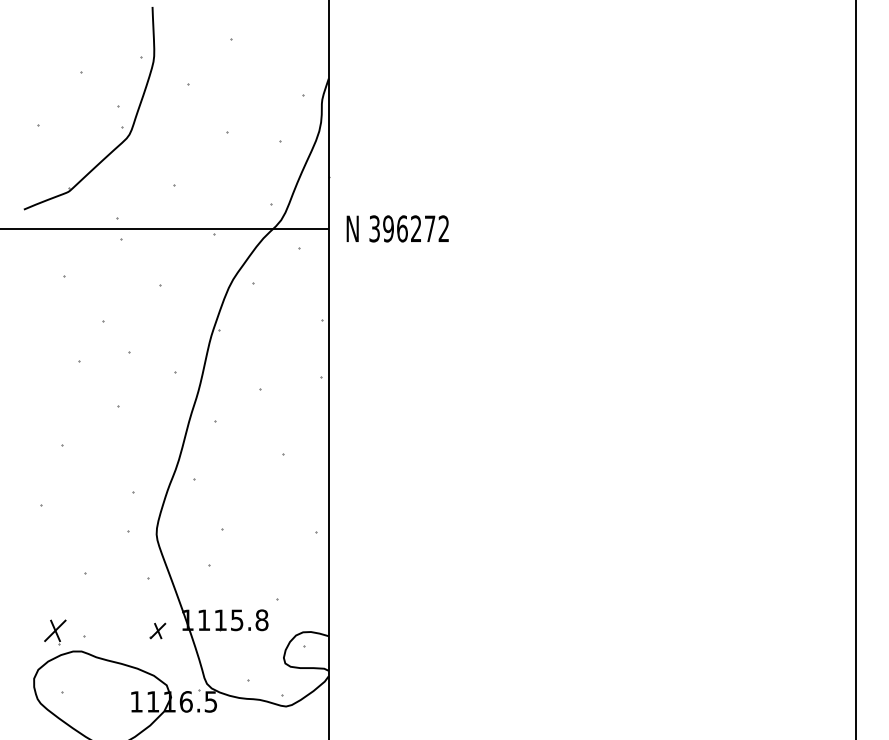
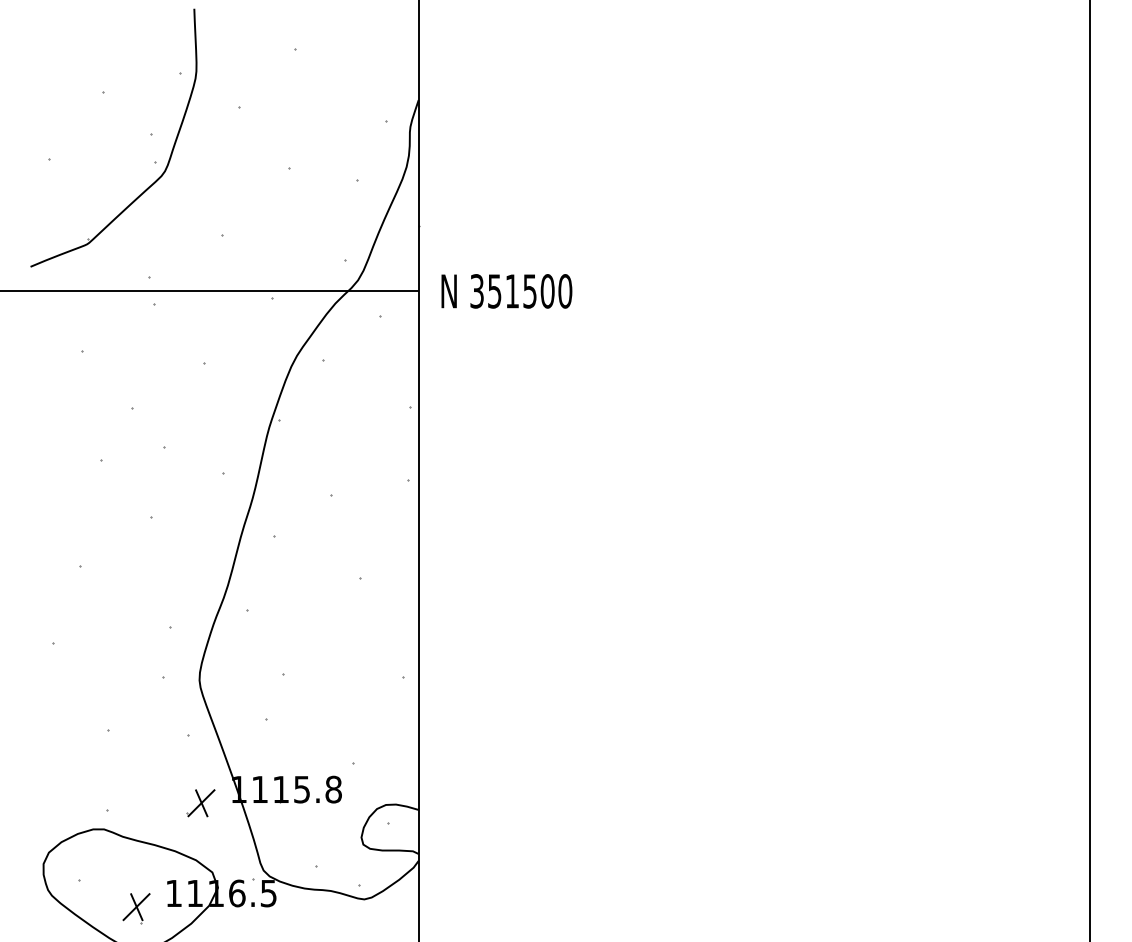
text: (415, 229) -> (529, 291), 396272 -> 351500
part: (55, 631) -> (136, 908), moved
part: (157, 631) -> (200, 803), size x1.43

